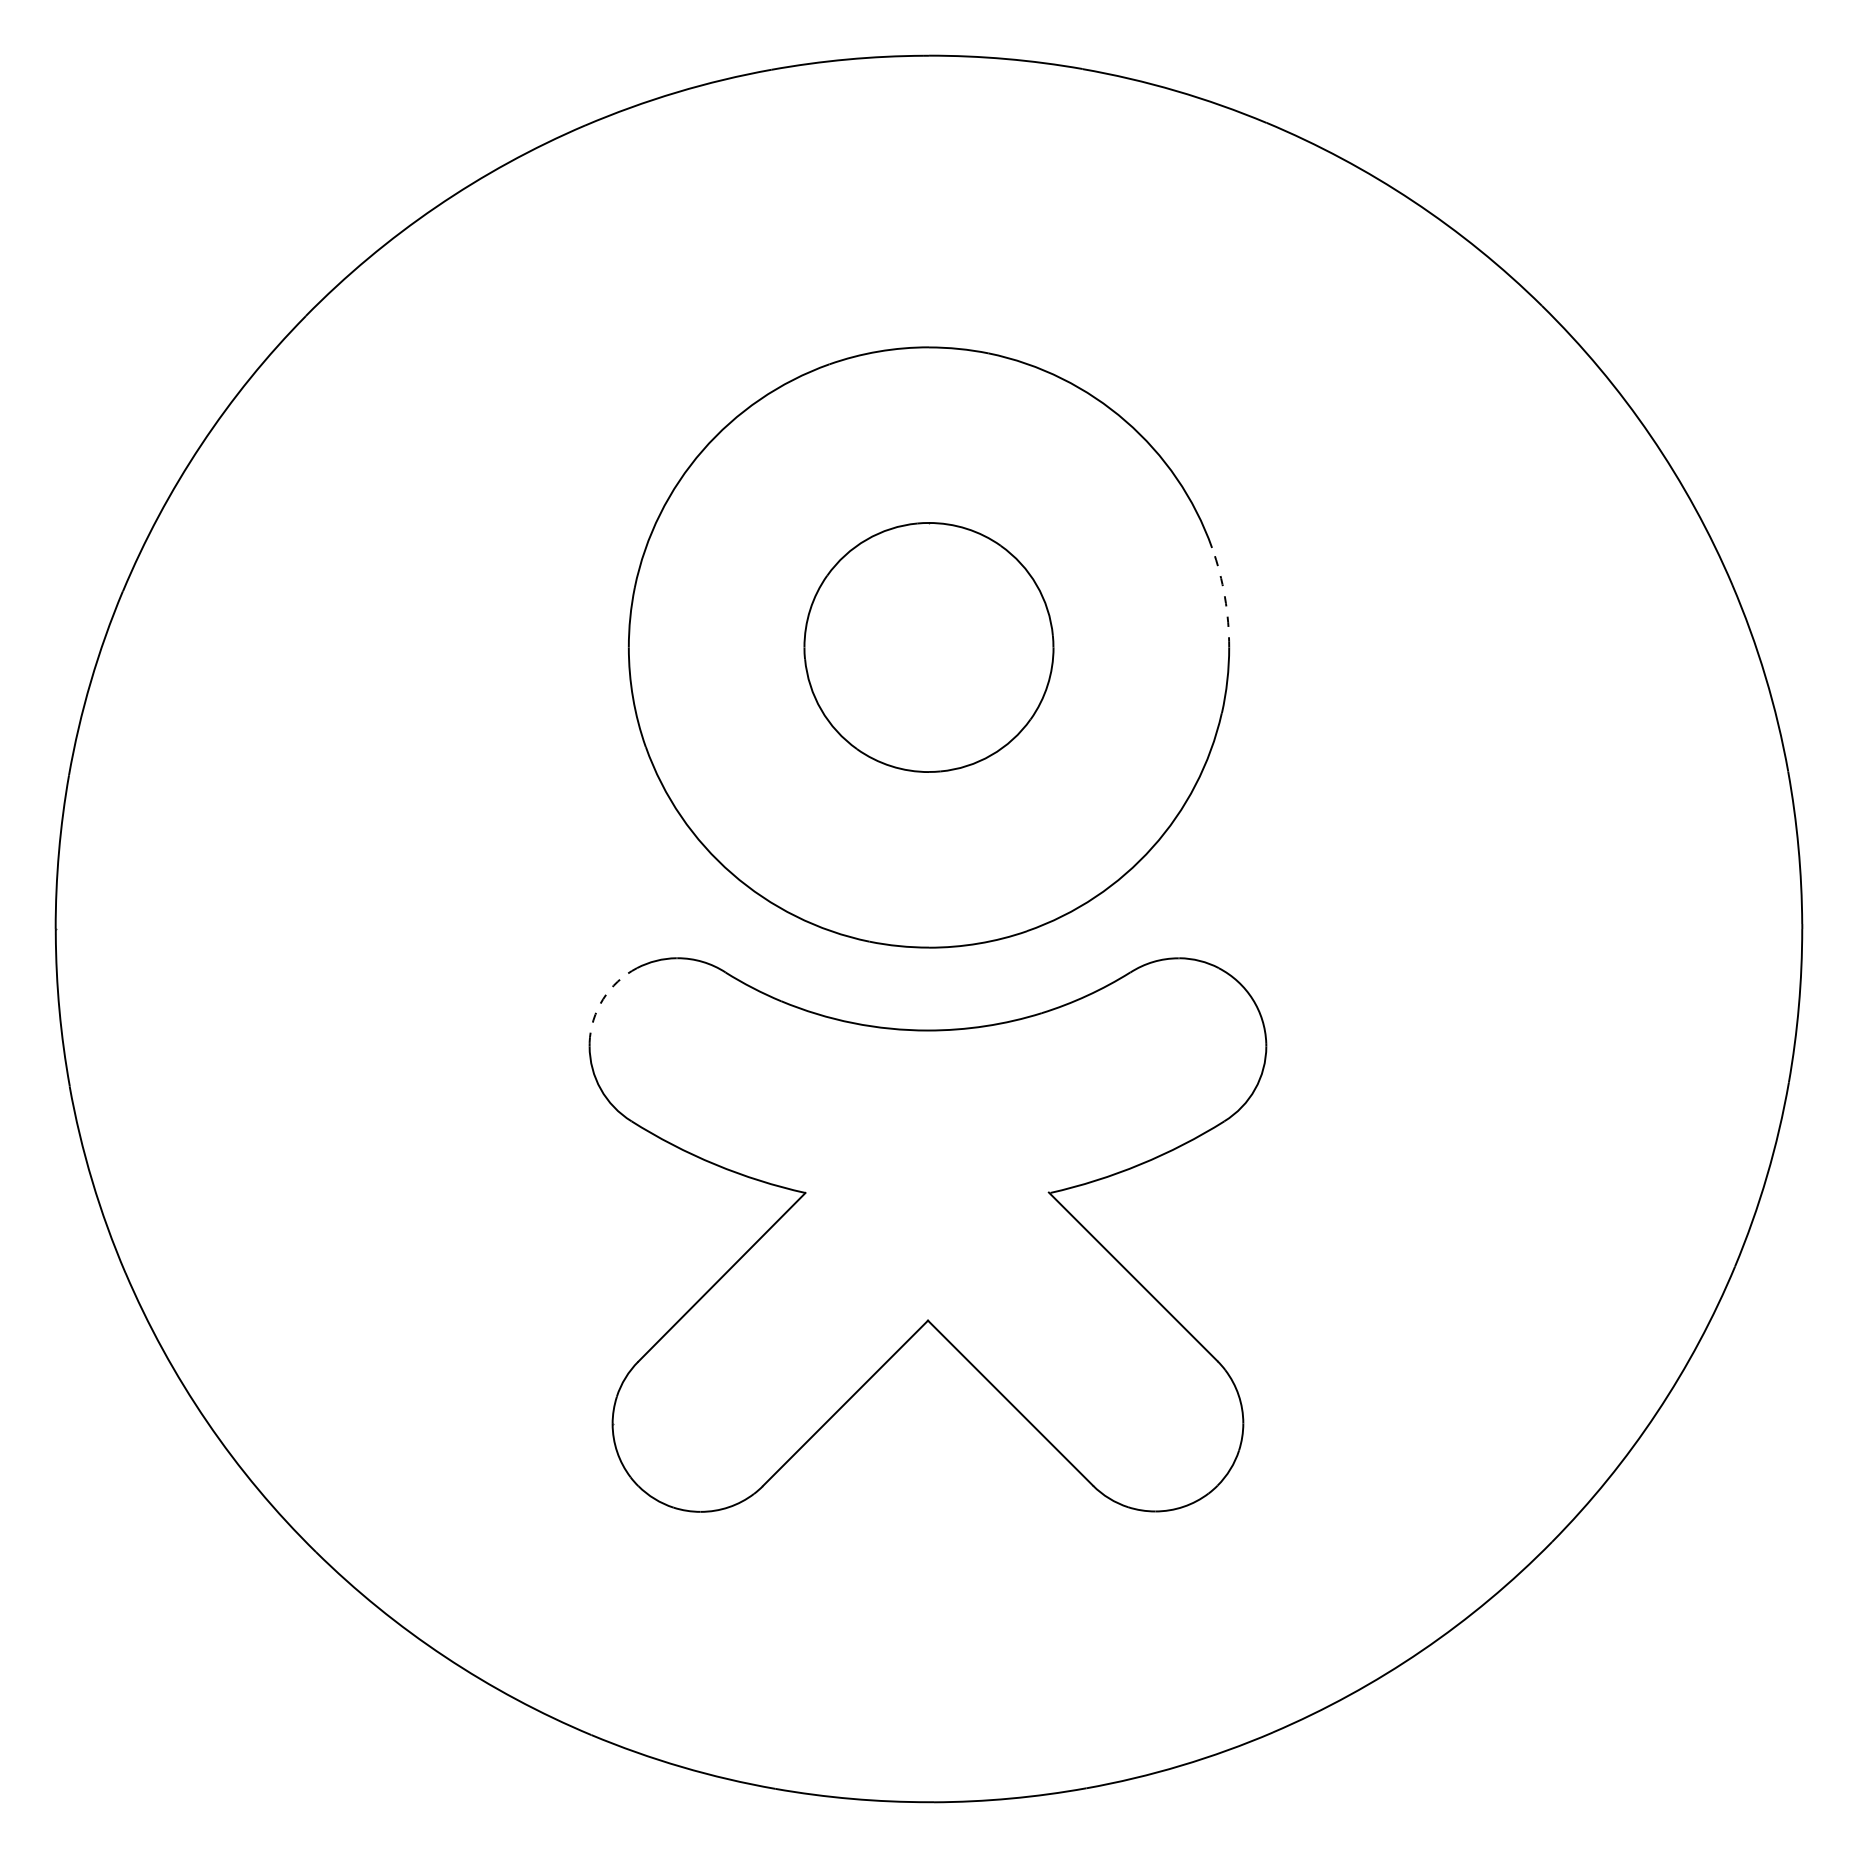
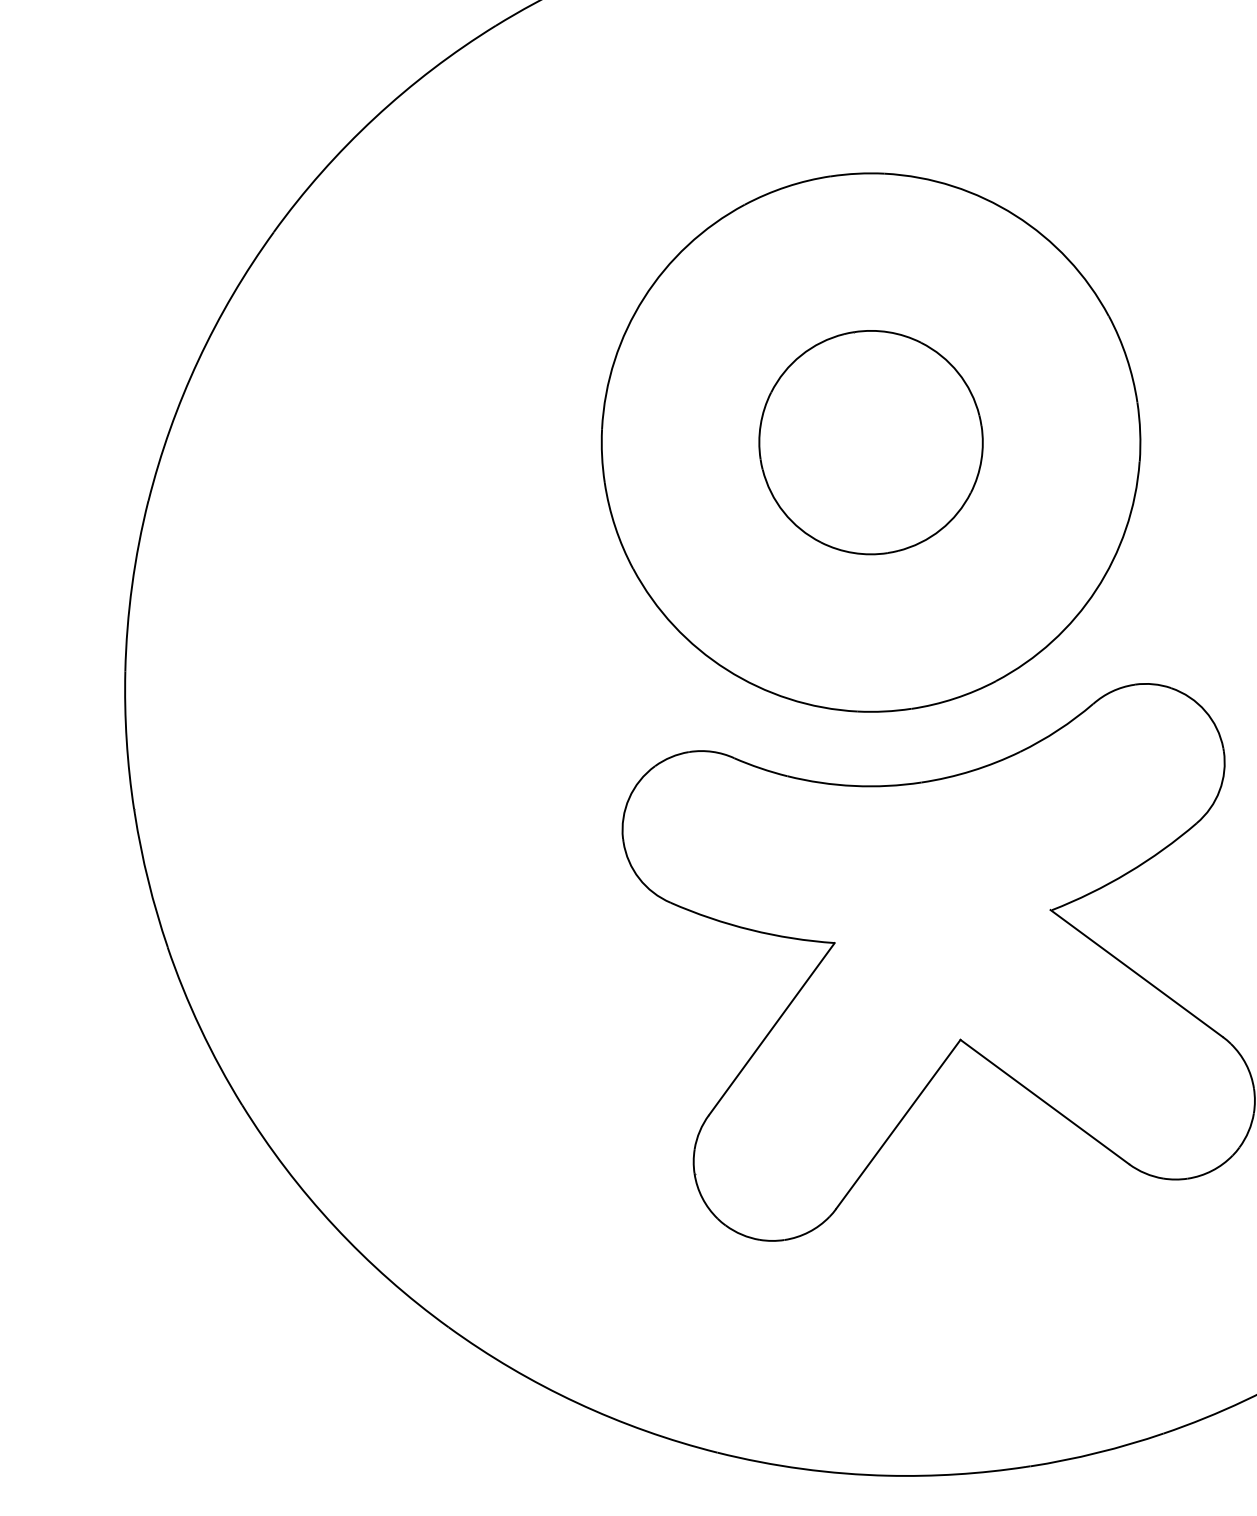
arc: (1224, 597) -> (1126, 358), dashed -> solid
arc: (603, 999) -> (629, 798), dashed -> solid

